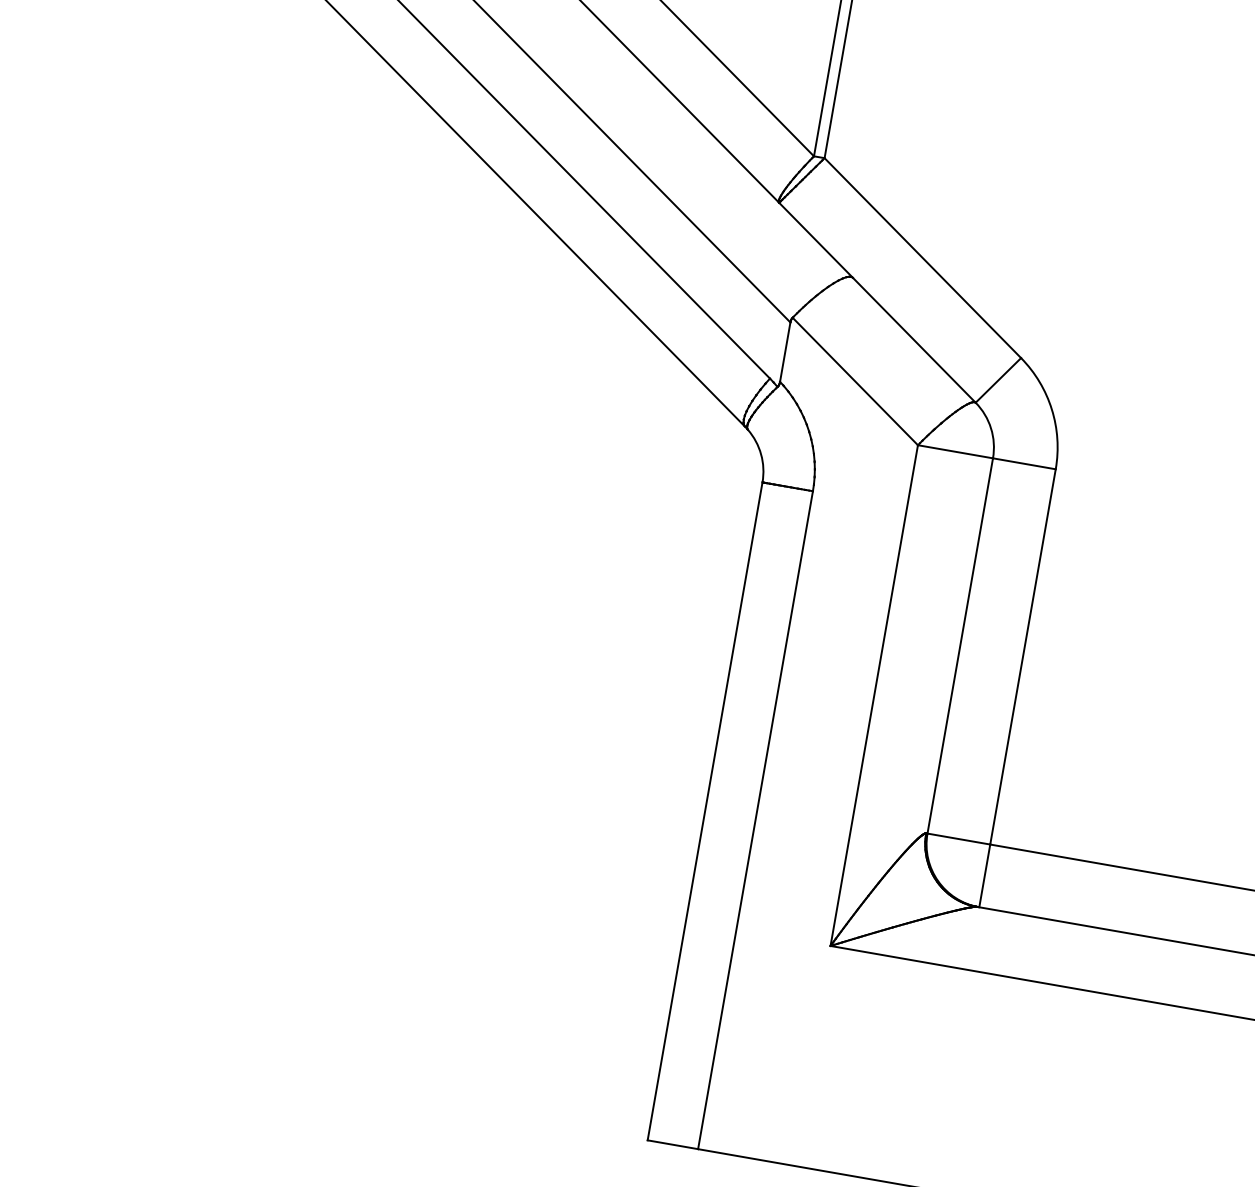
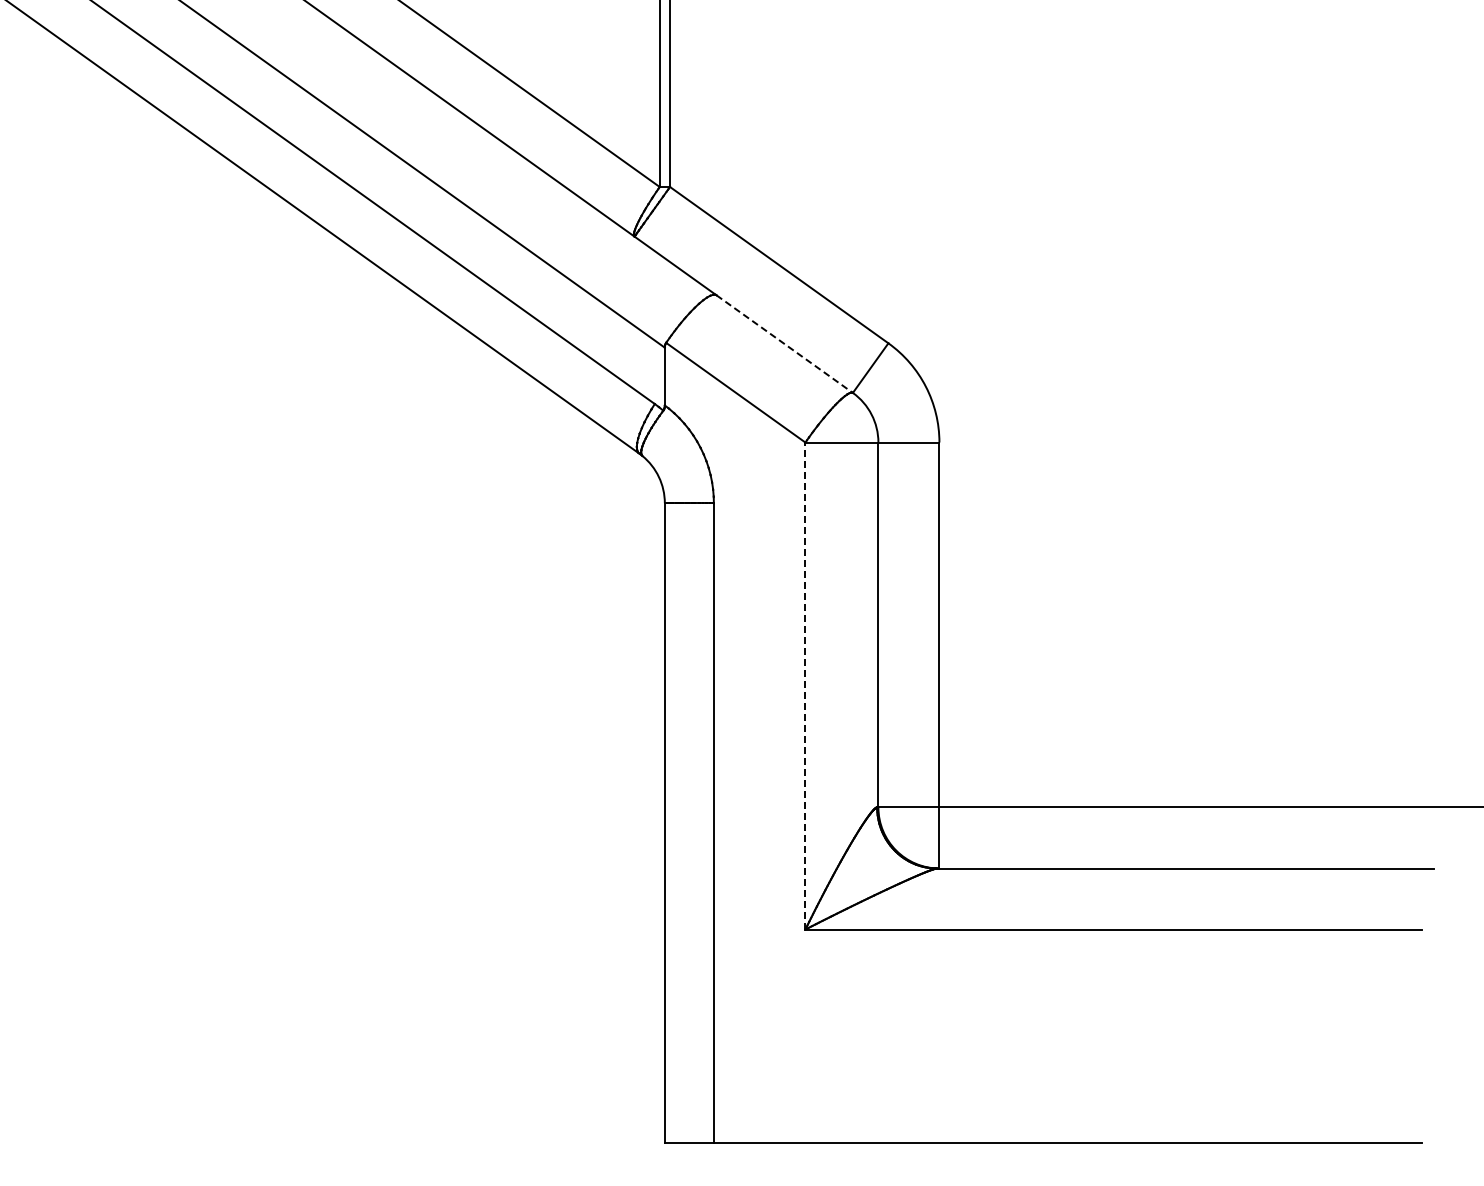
line: (914, 340) -> (784, 344), solid -> dashed
line: (874, 695) -> (805, 685), solid -> dashed

